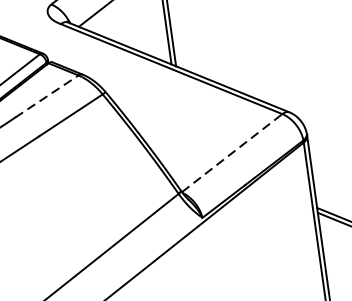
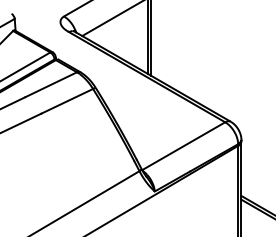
line: (47, 96) -> (51, 84), dashed -> solid
line: (231, 153) -> (183, 146), dashed -> solid

